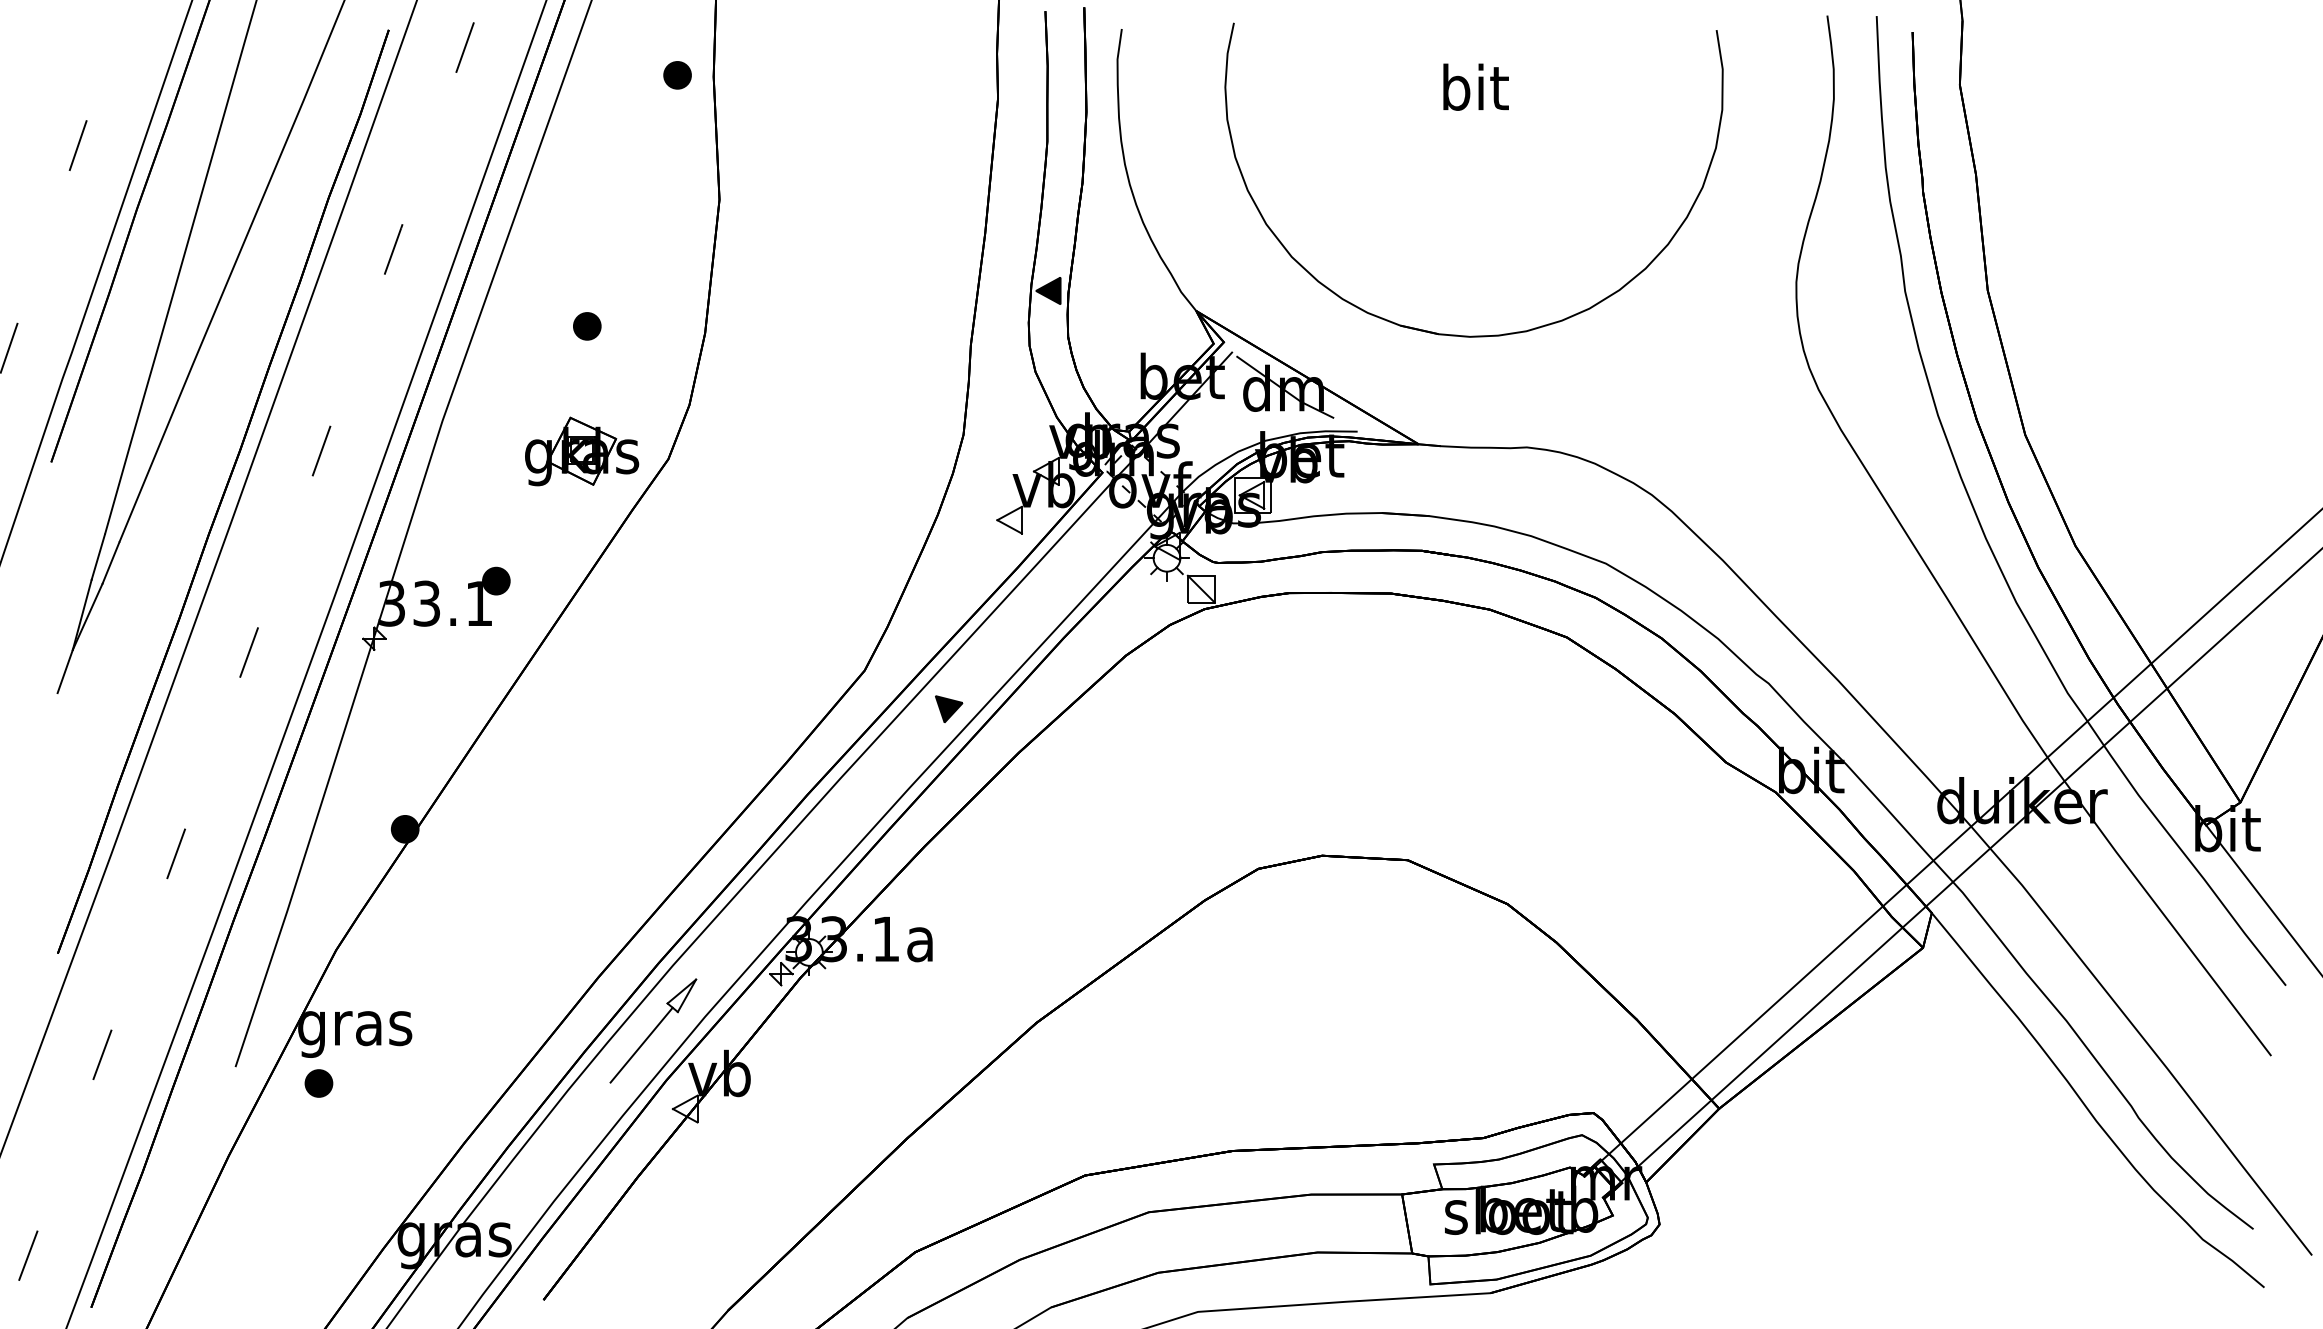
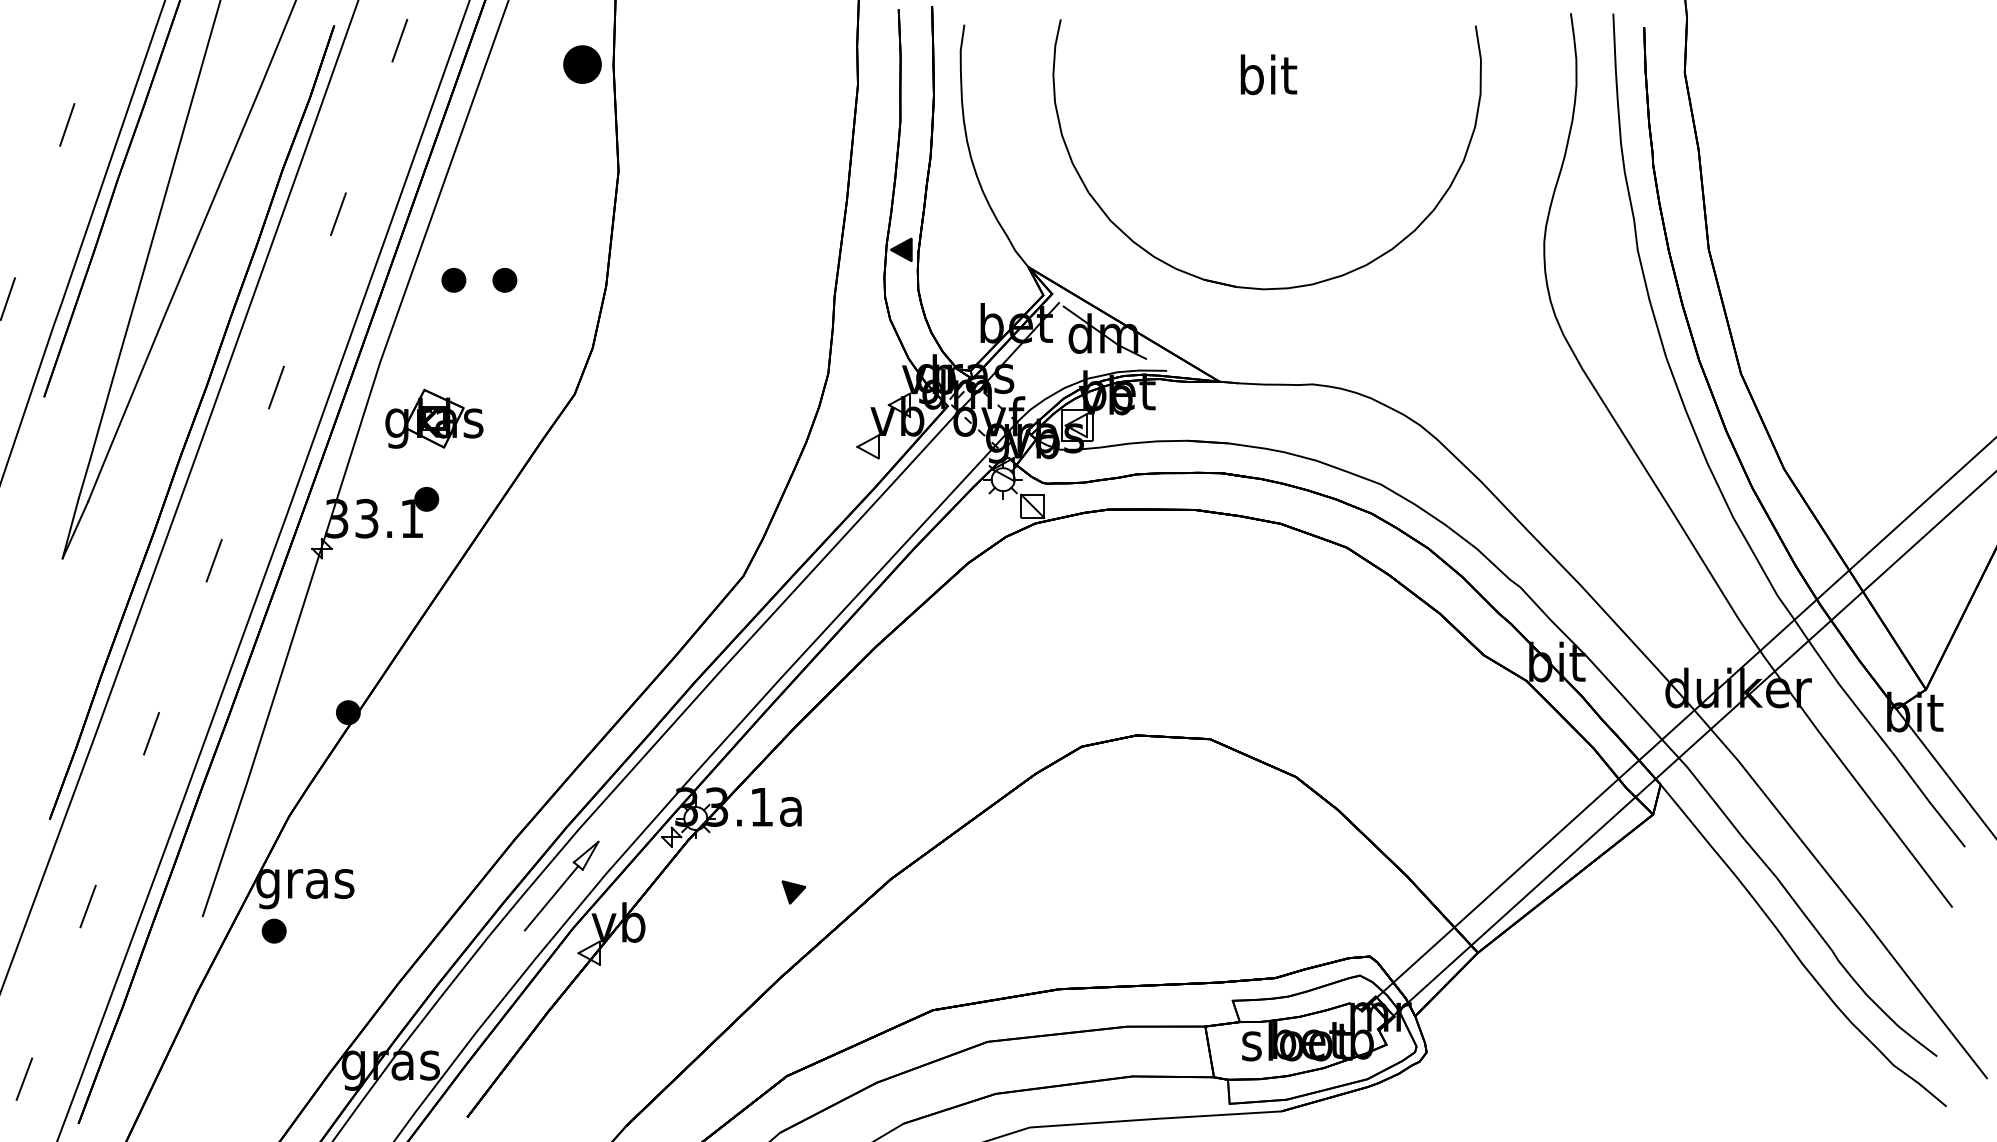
part: (677, 75) -> (582, 64), size x1.6
part: (527, 326) -> (453, 280), added
part: (582, 451) -> (434, 418), moved
line: (64, 670) -> (55, 576), removed
part: (948, 709) -> (793, 892), moved

